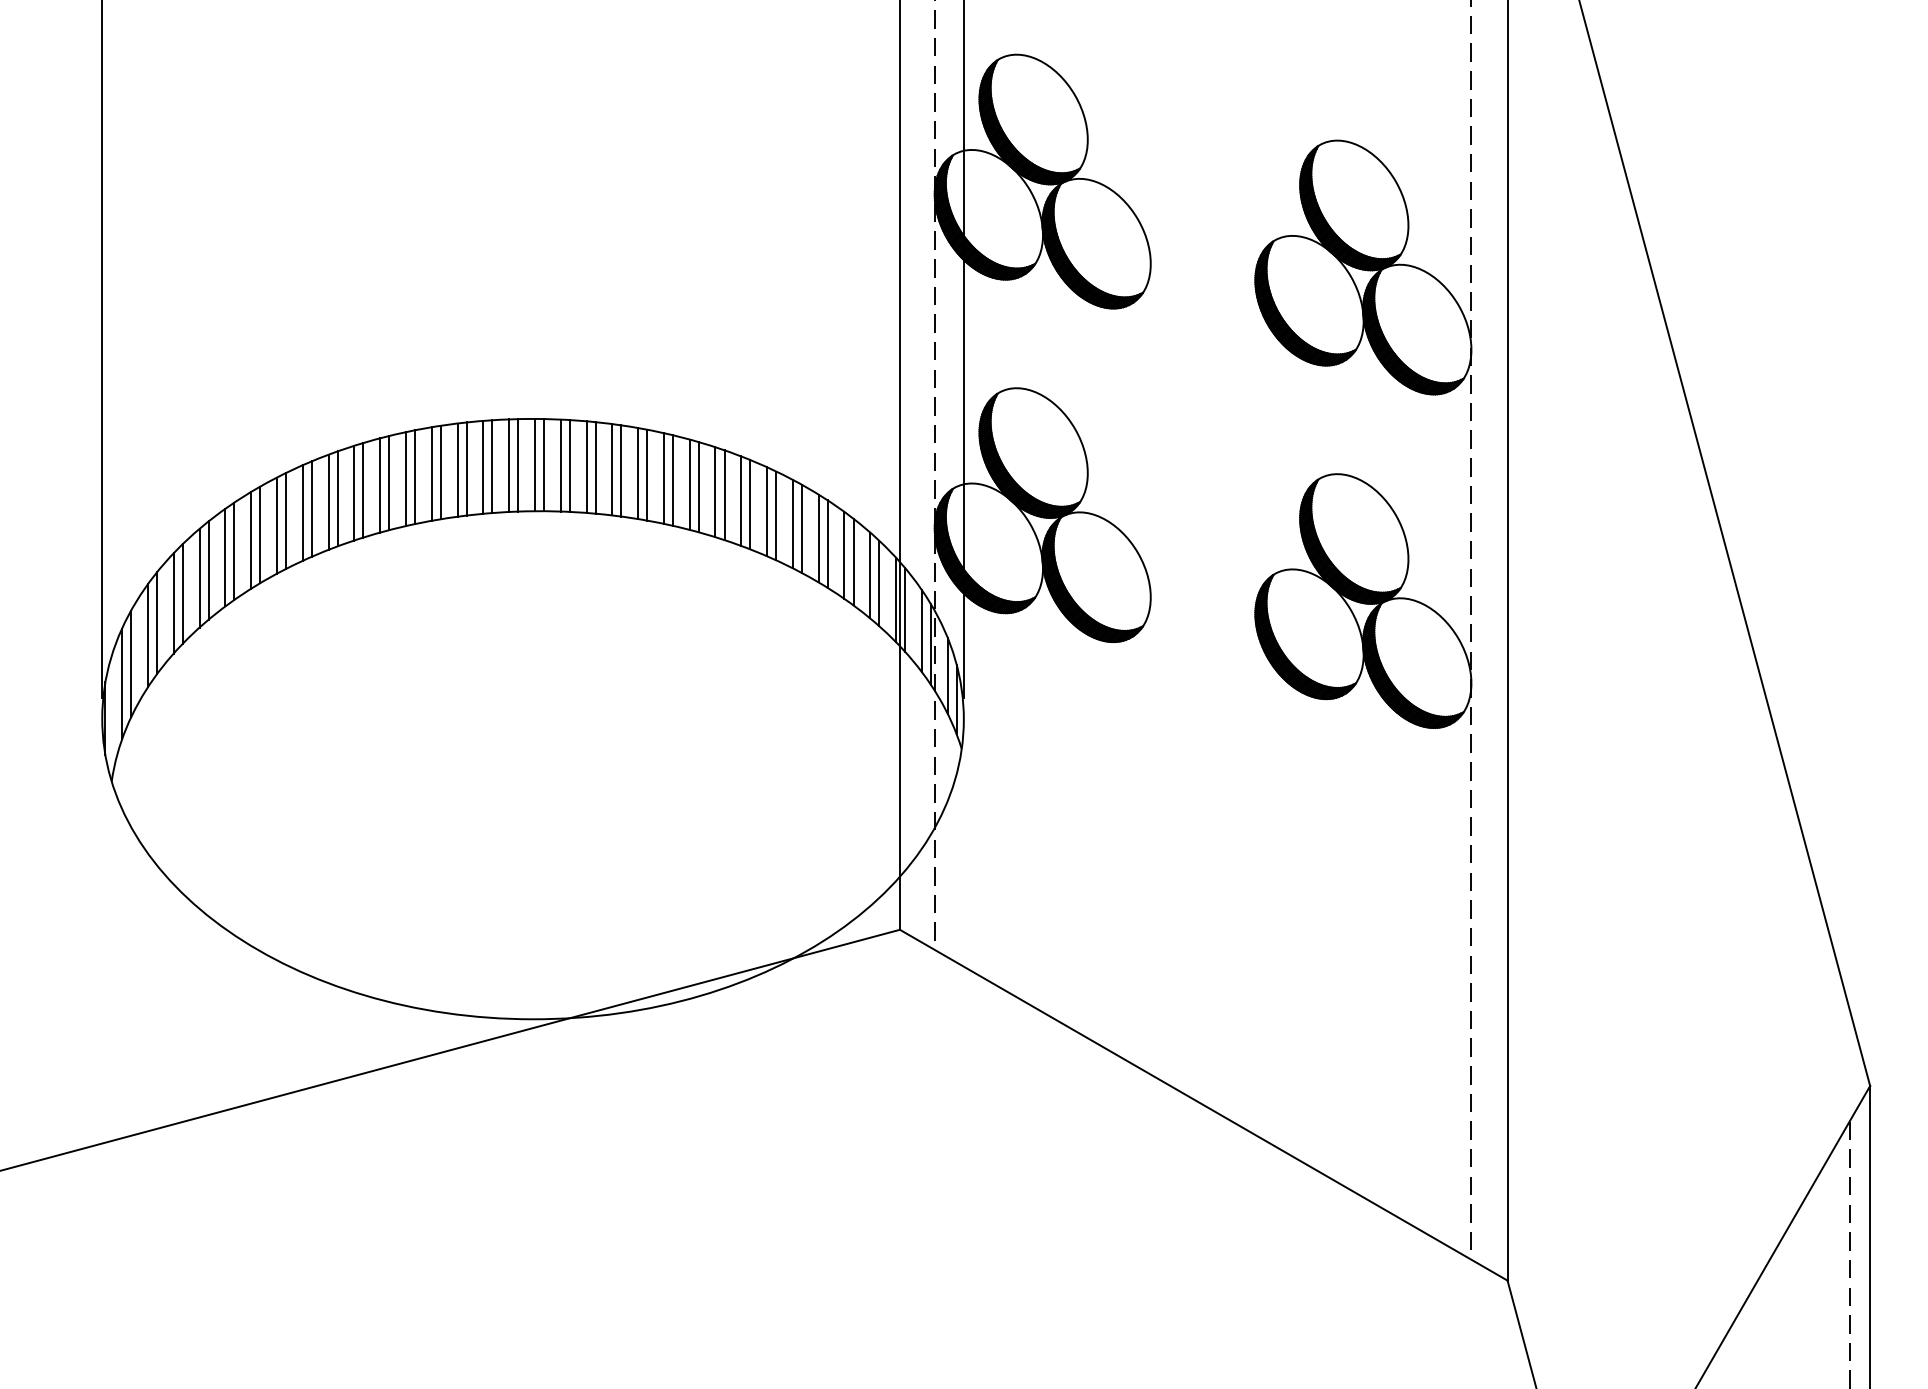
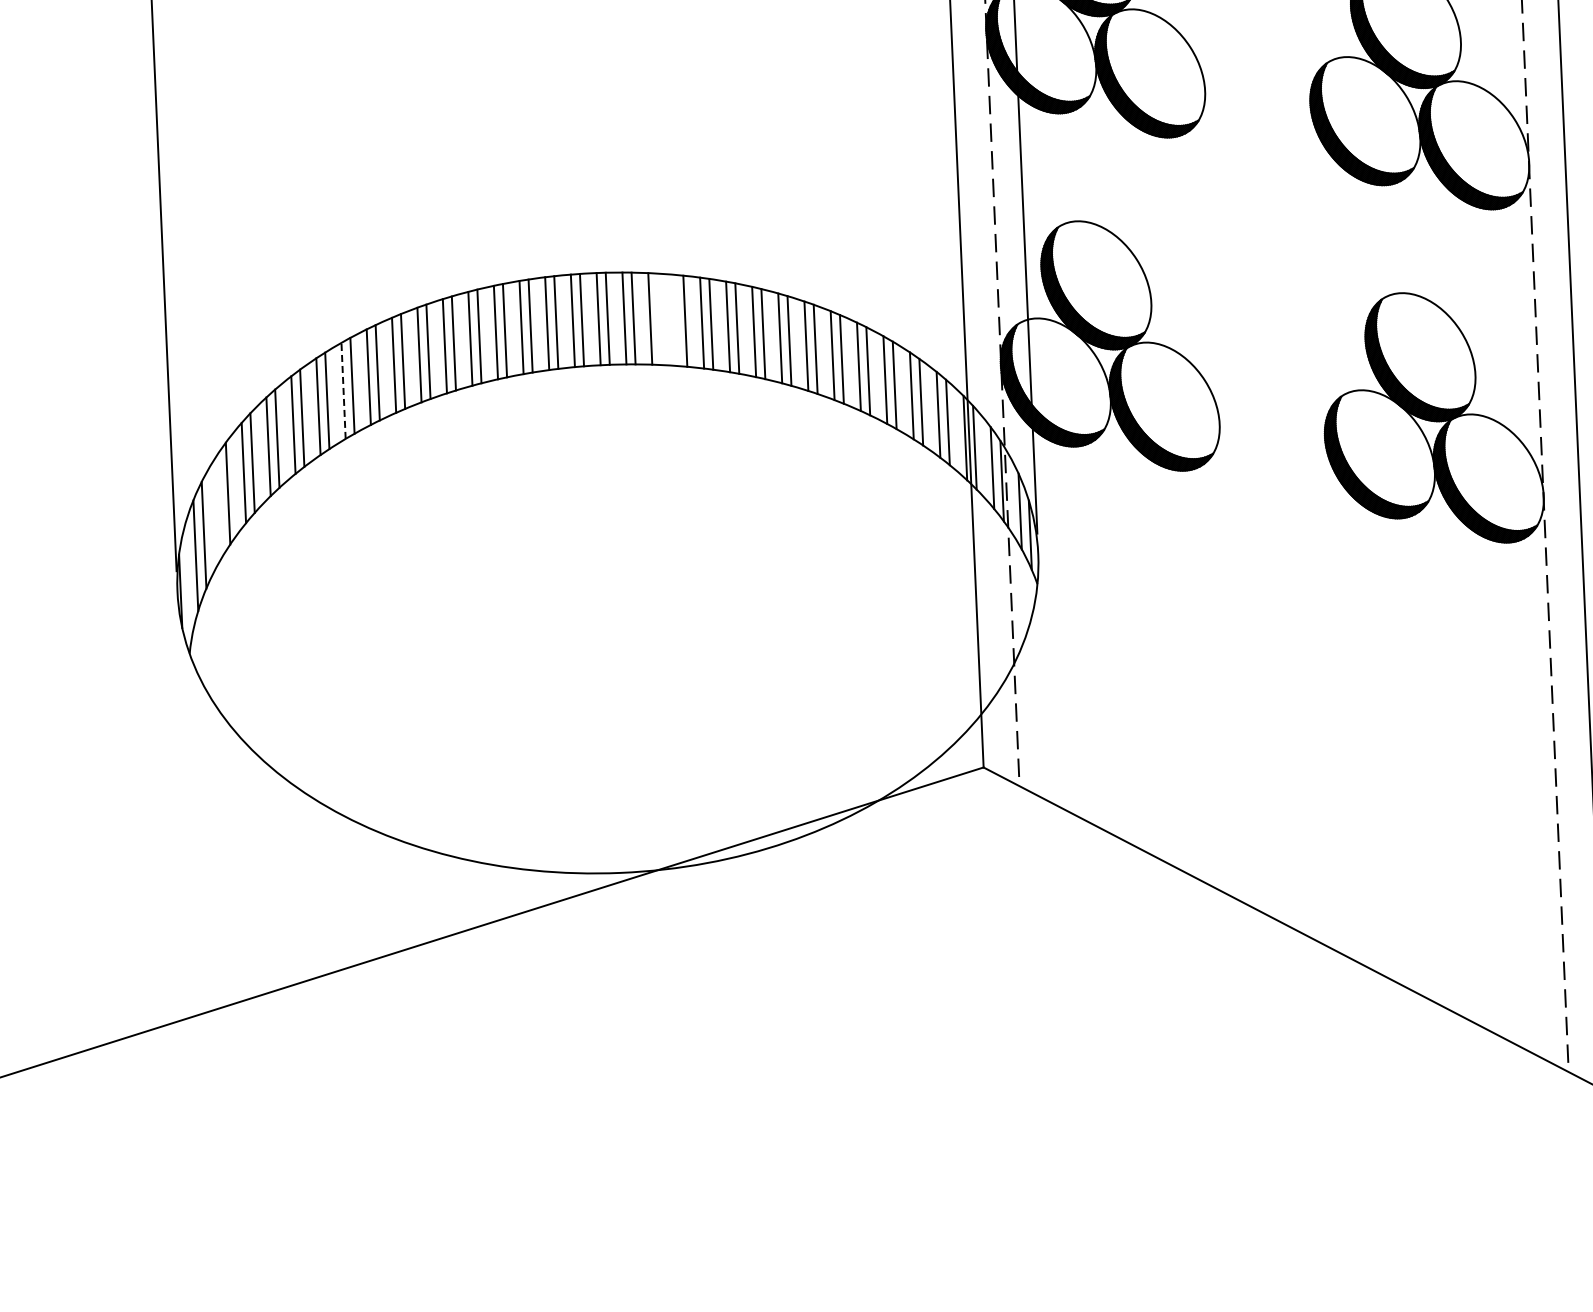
line: (595, 467) -> (659, 318), removed
line: (612, 469) -> (676, 320), removed
line: (276, 525) -> (343, 390), solid -> dashed
line: (147, 635) -> (219, 506), removed

